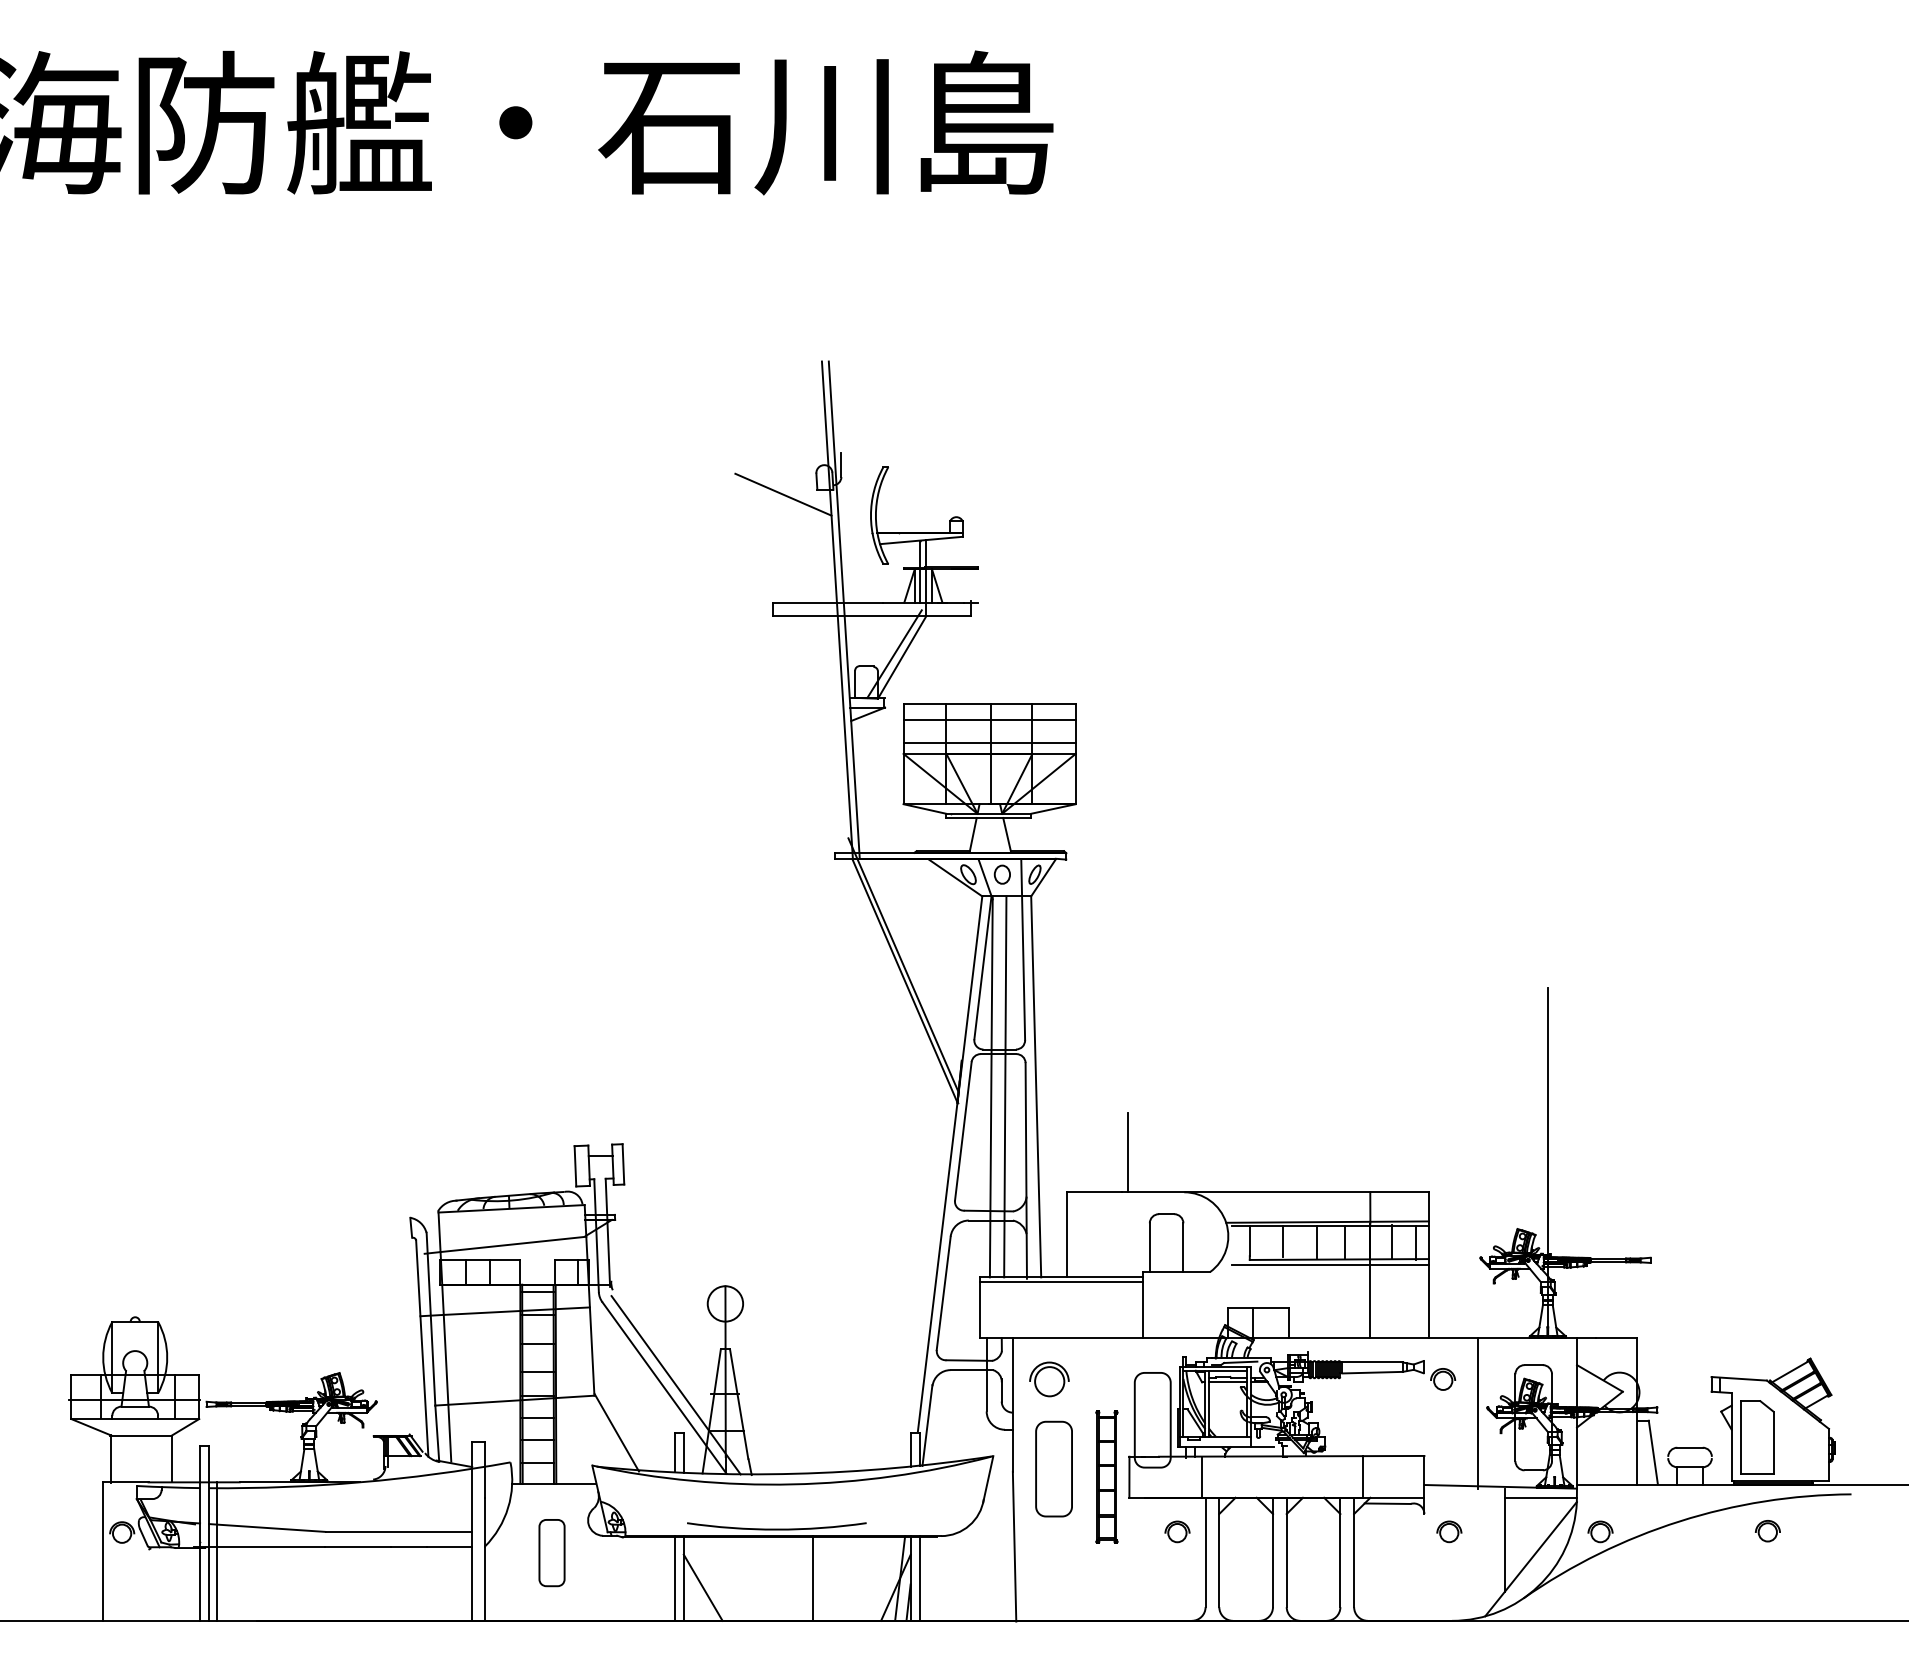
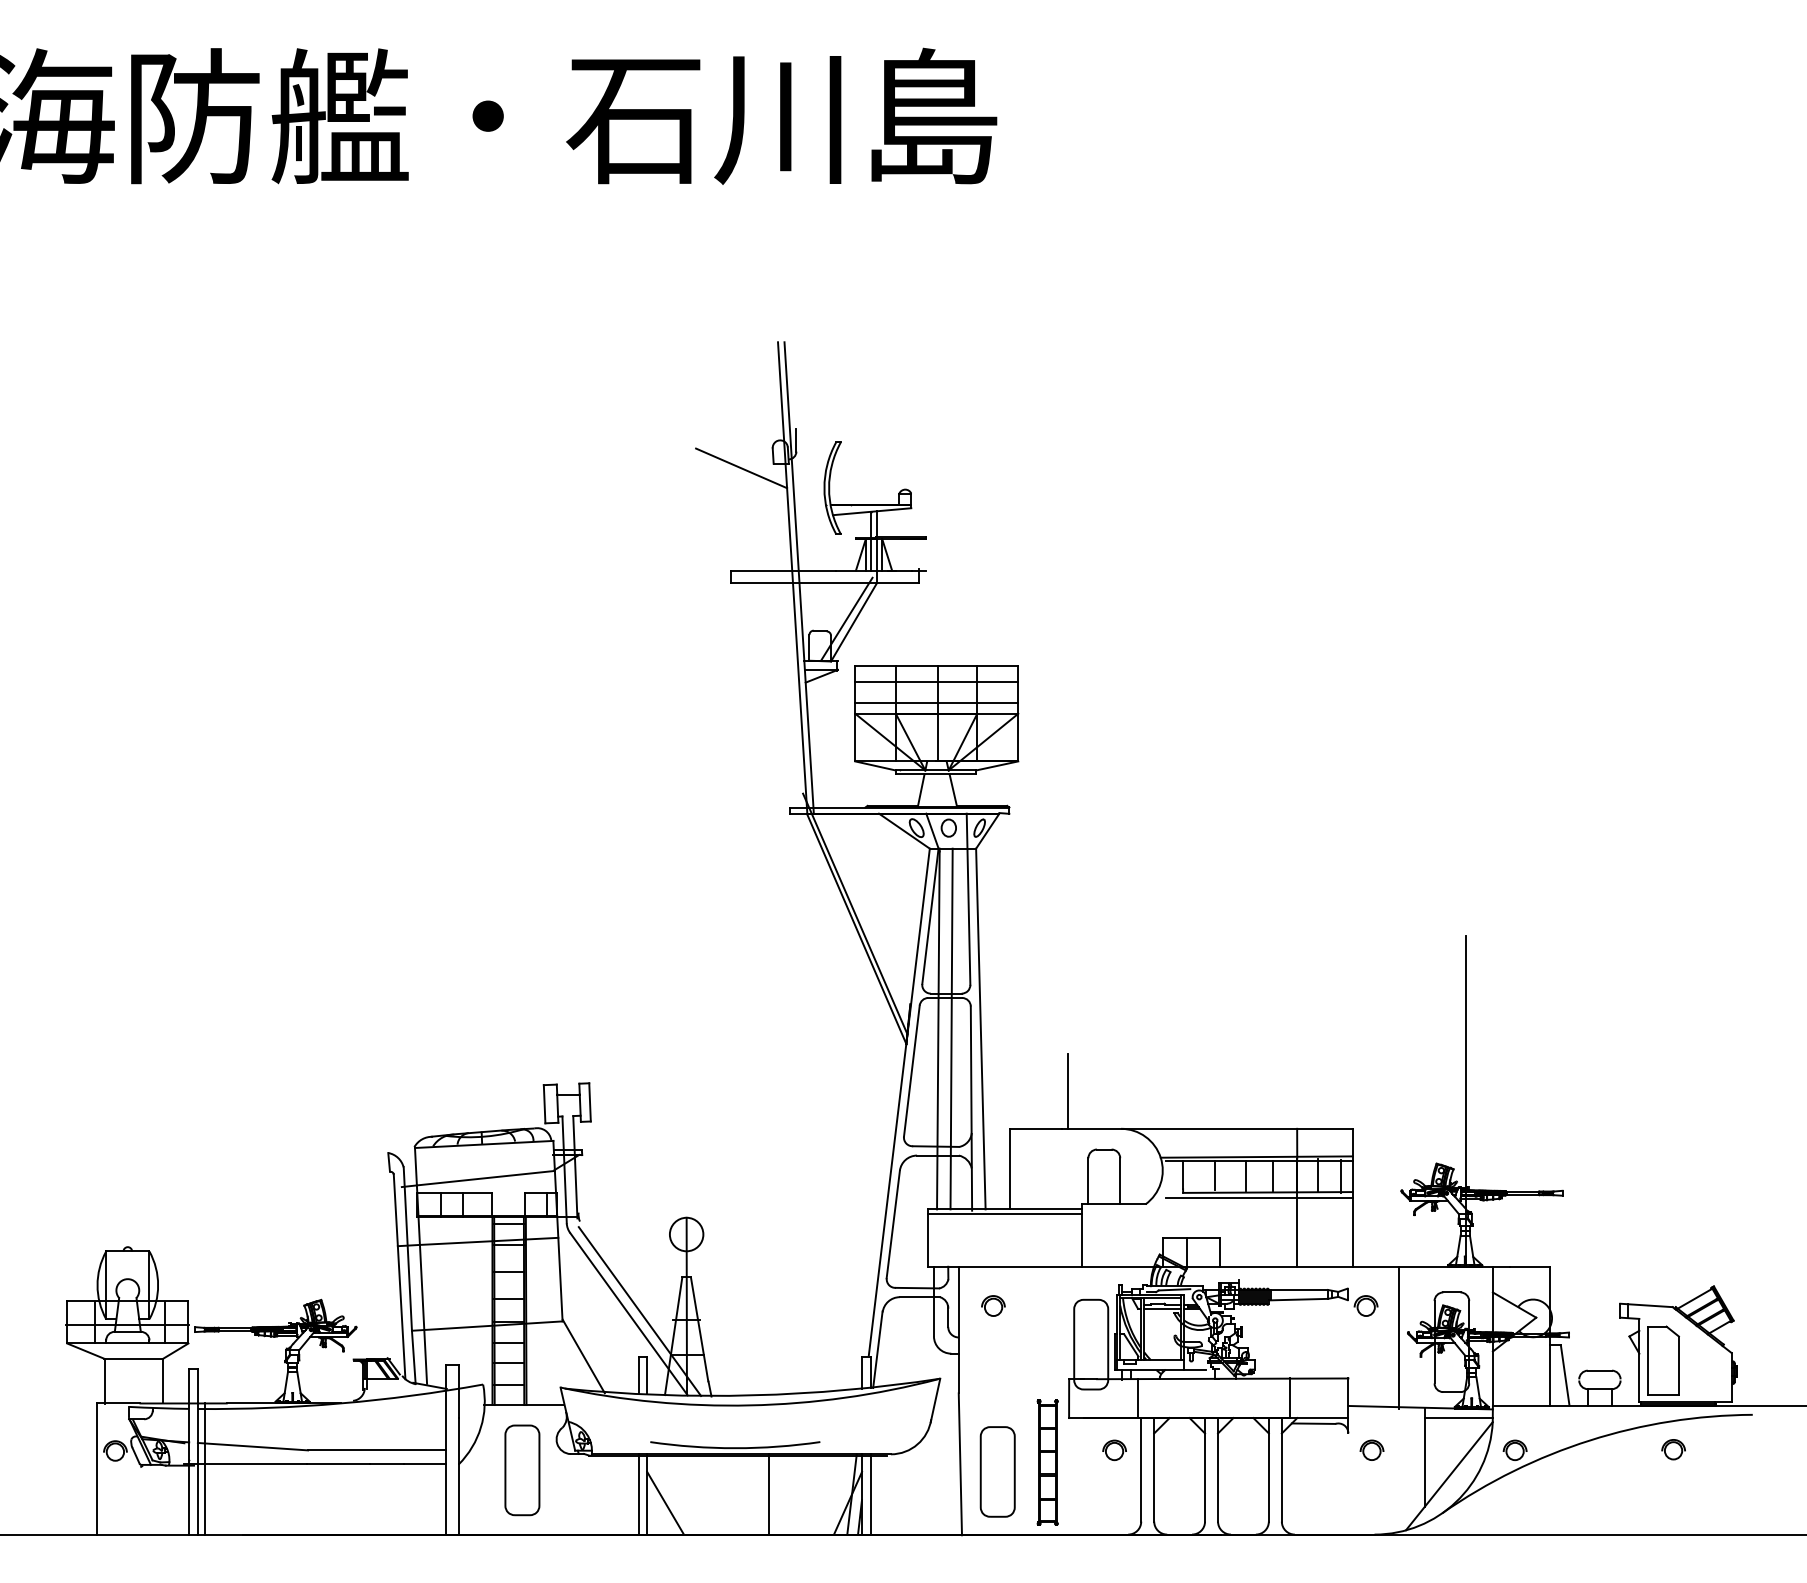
part: (1049, 1378) -> (993, 1305), size x0.62
part: (1053, 1468) -> (997, 1471), moved
part: (1106, 1477) -> (1047, 1462), moved
part: (552, 1553) -> (522, 1470), size x1.43

